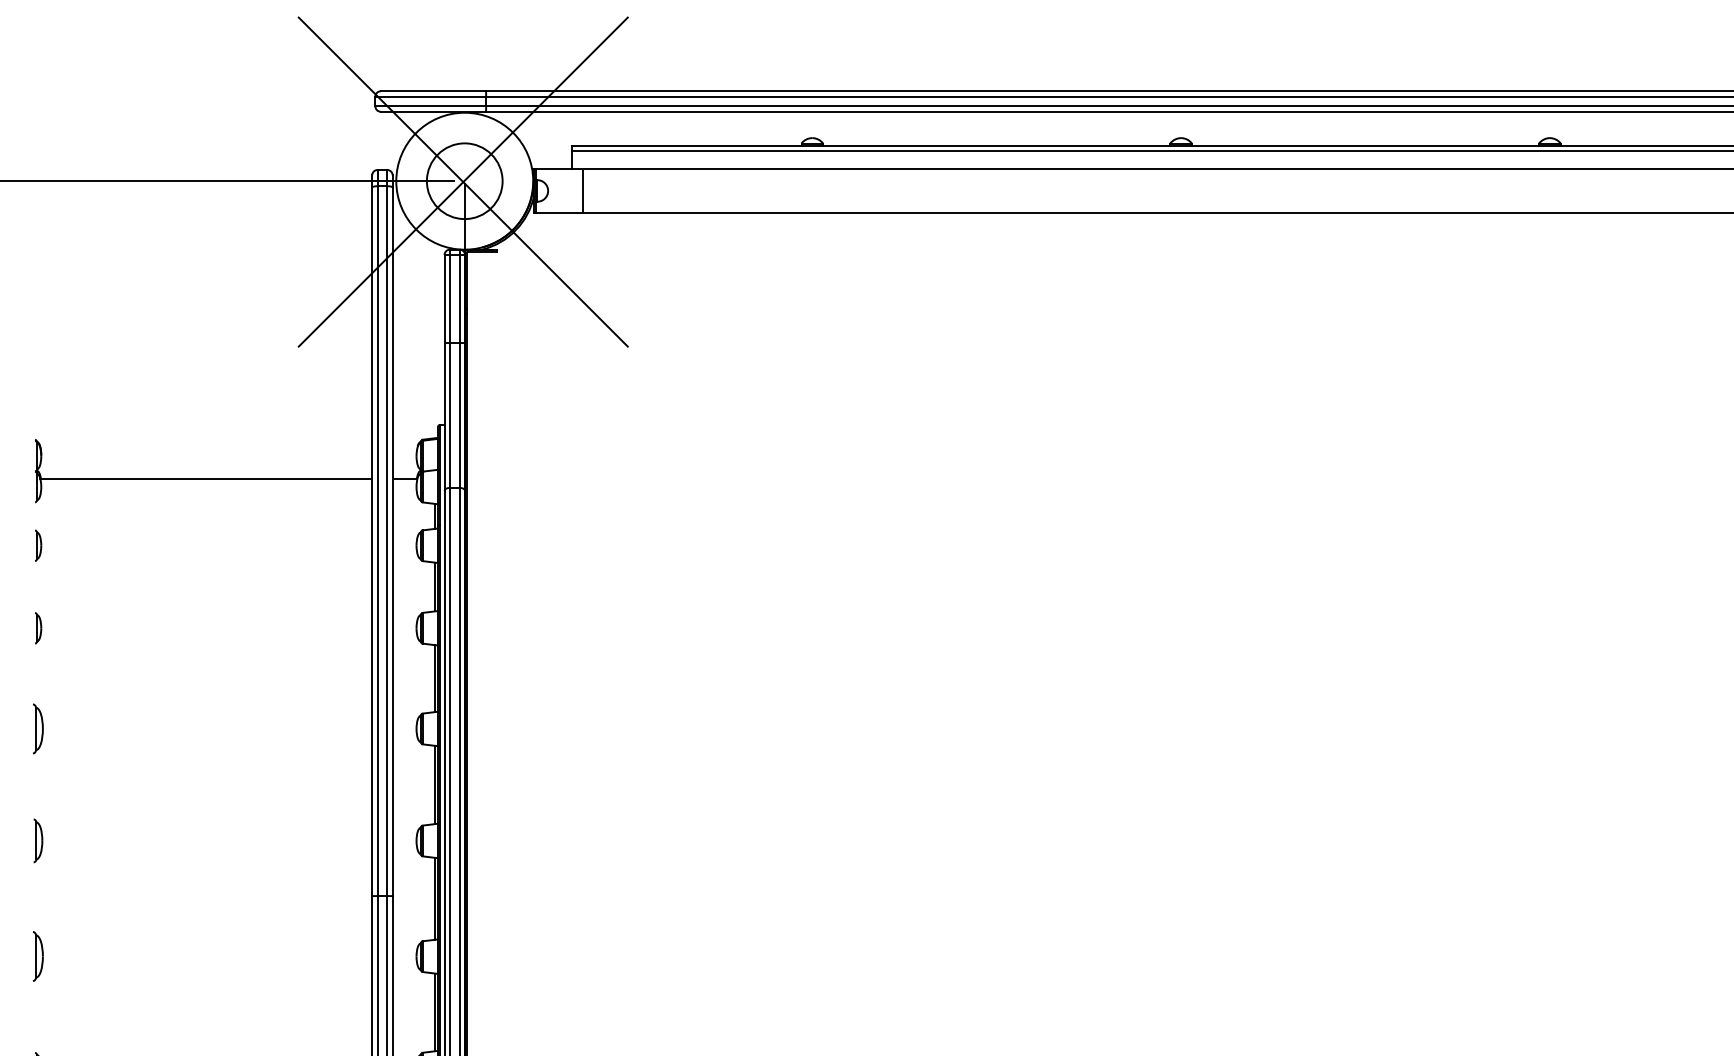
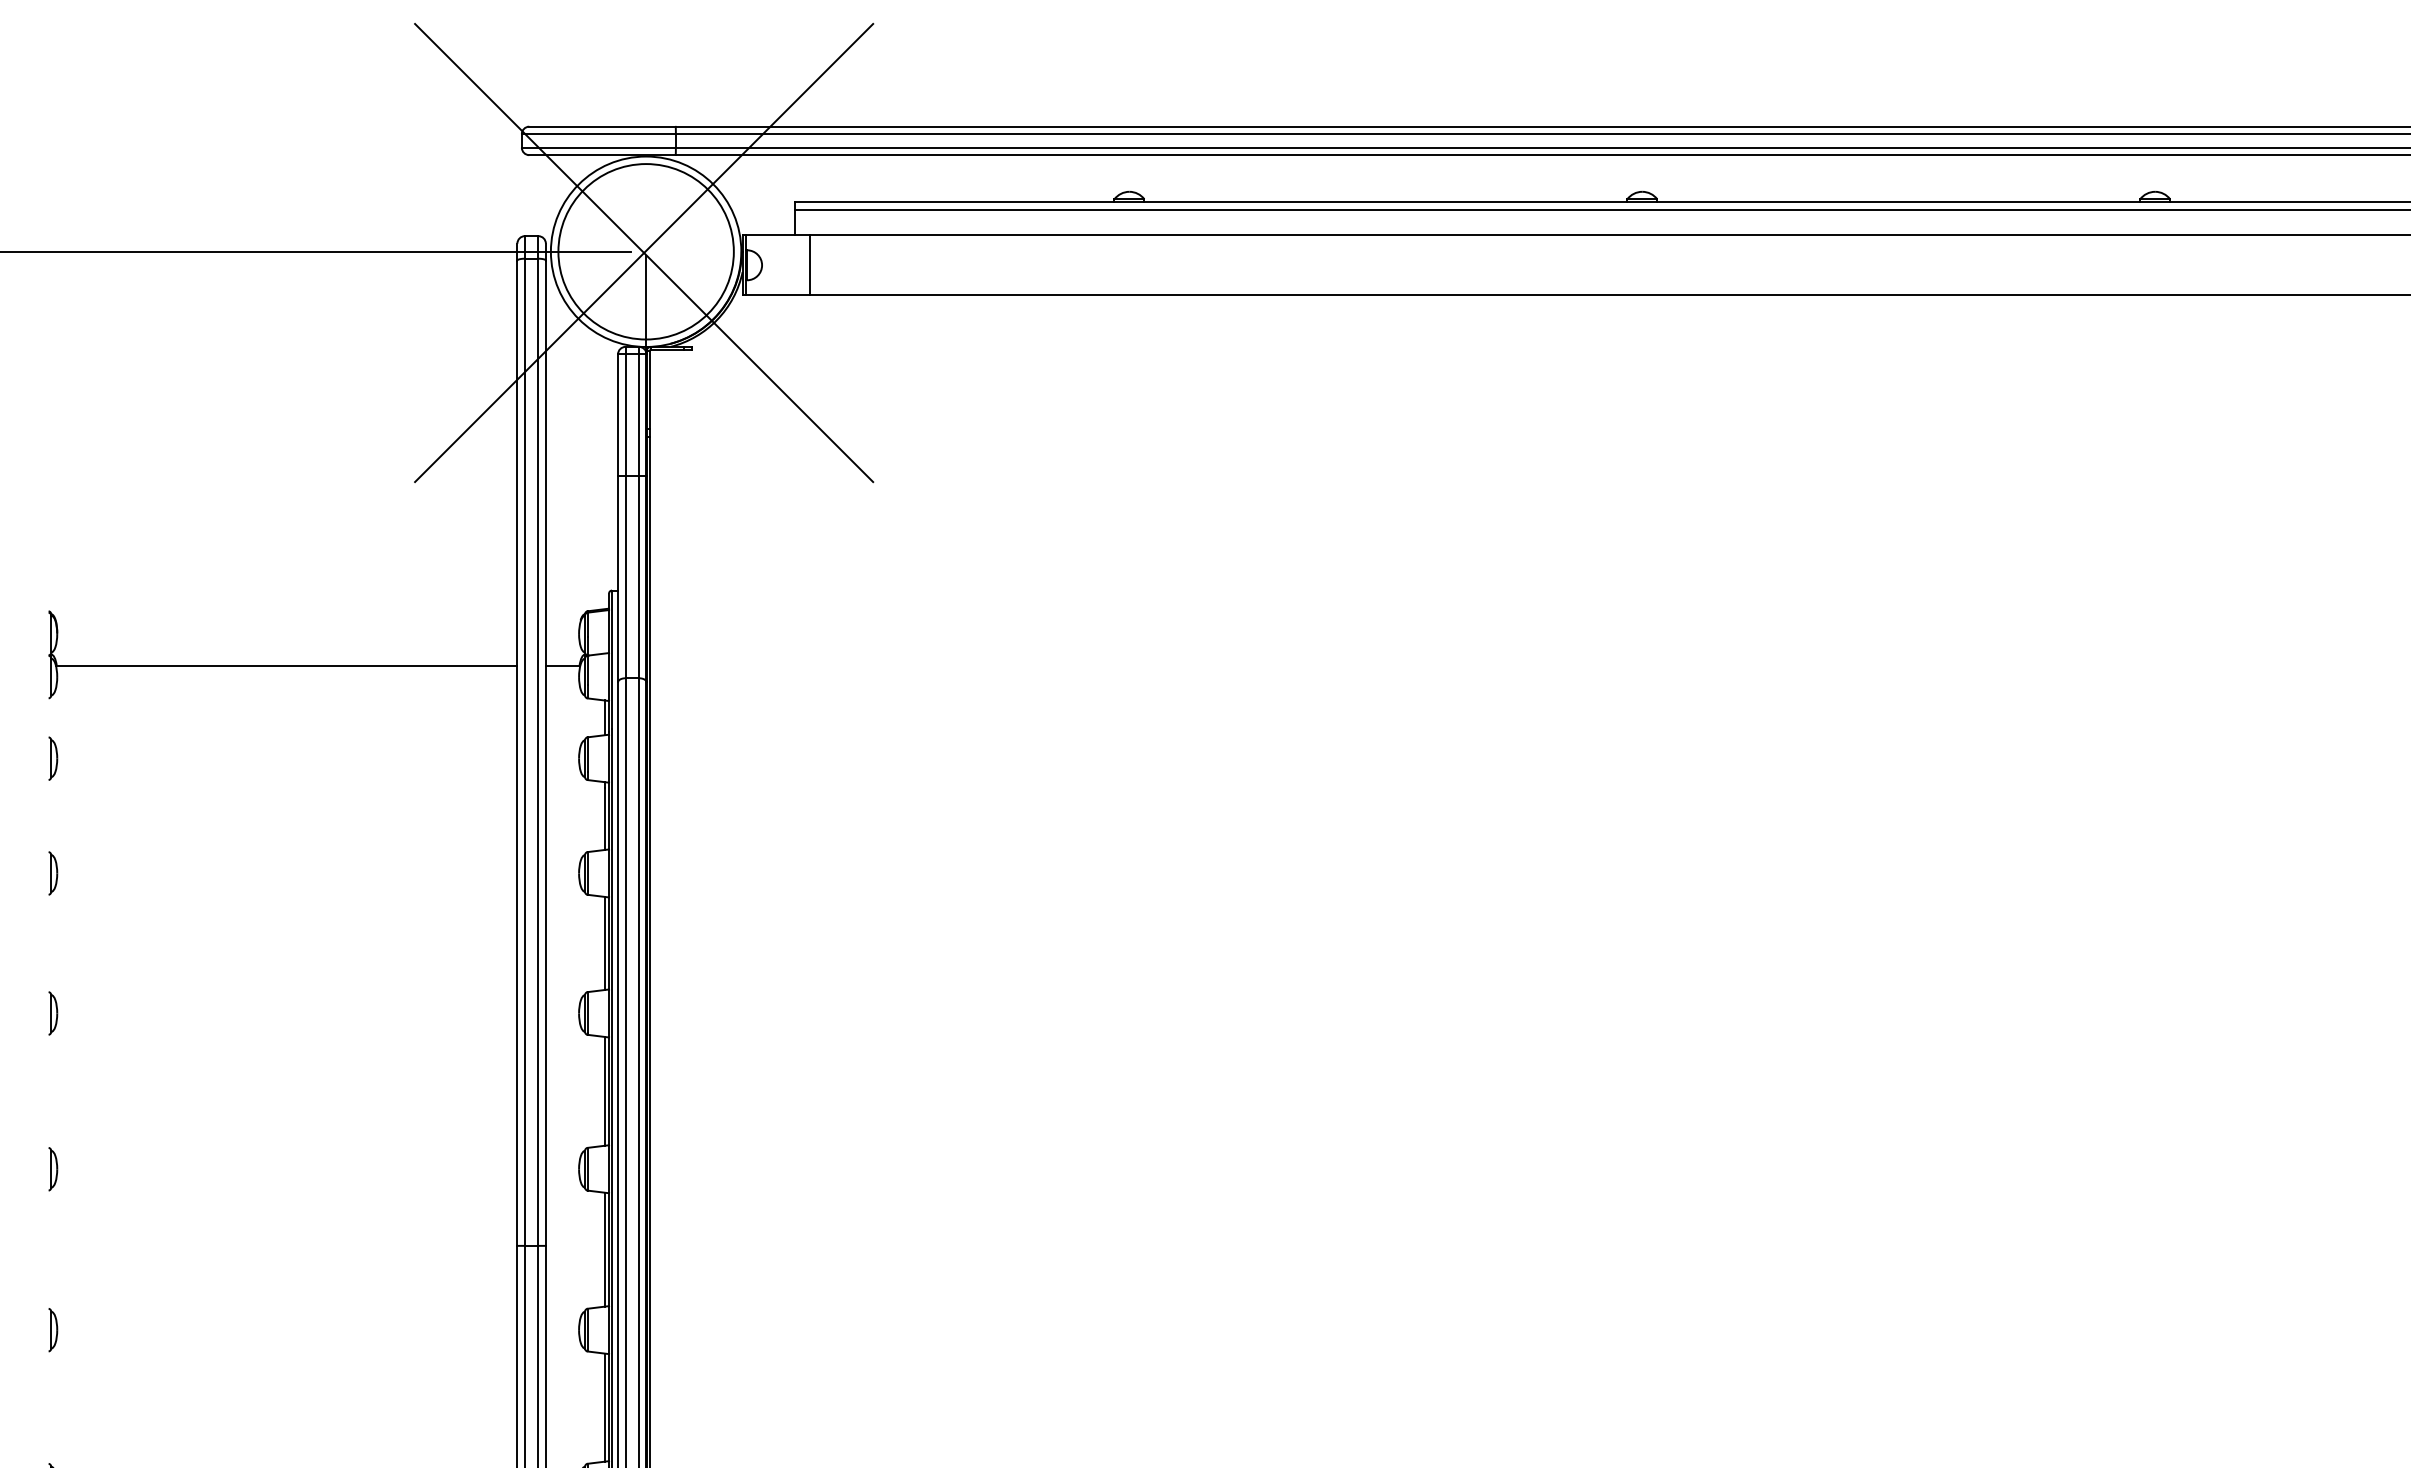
circle: (464, 181) -> (645, 251), size x1.67
part: (38, 728) -> (53, 1013), size x0.62
part: (38, 841) -> (53, 1169), size x0.71
part: (38, 956) -> (53, 1330), size x0.62

